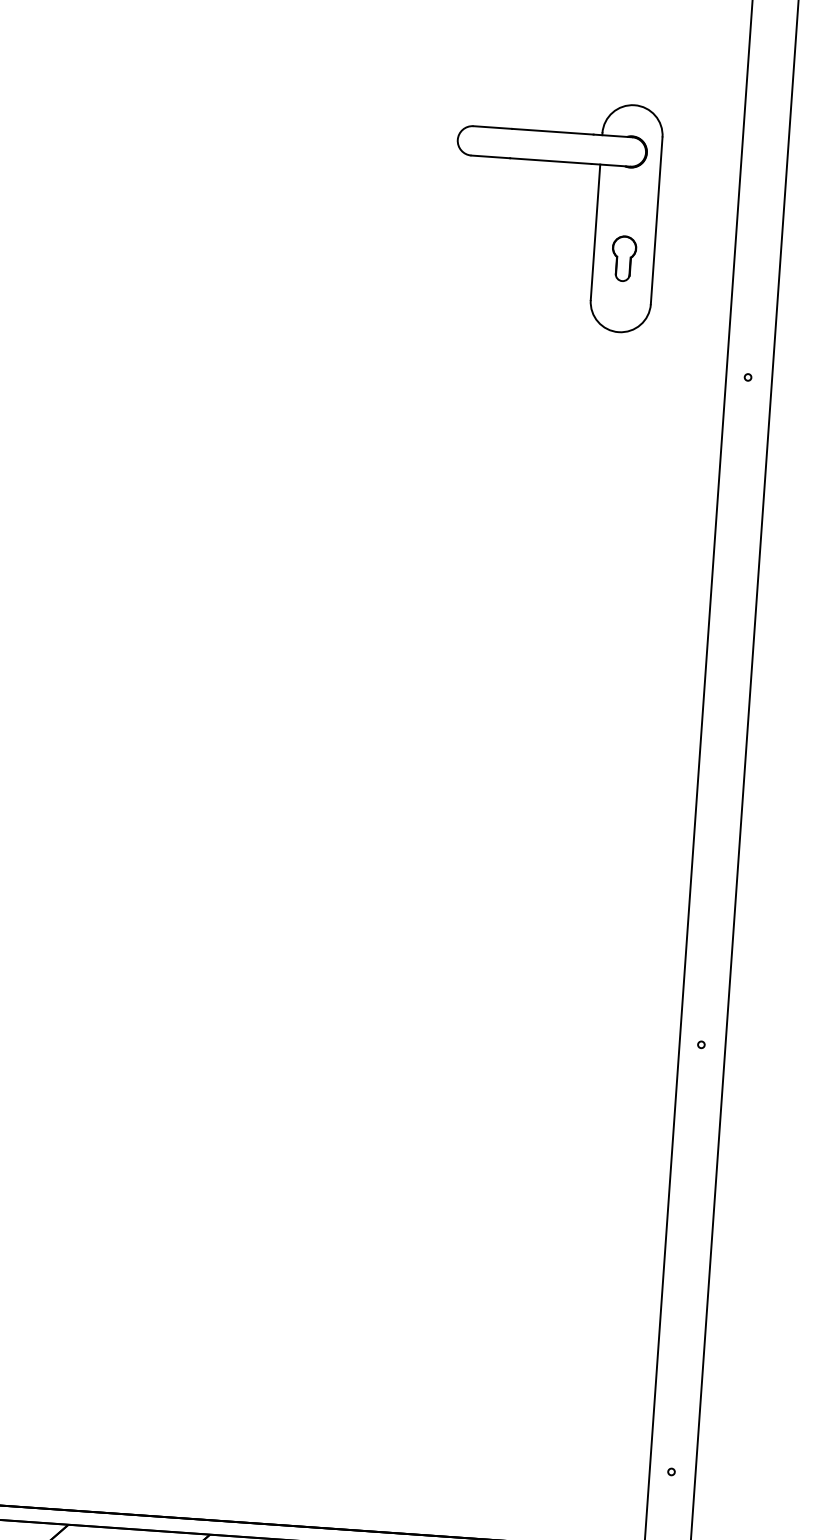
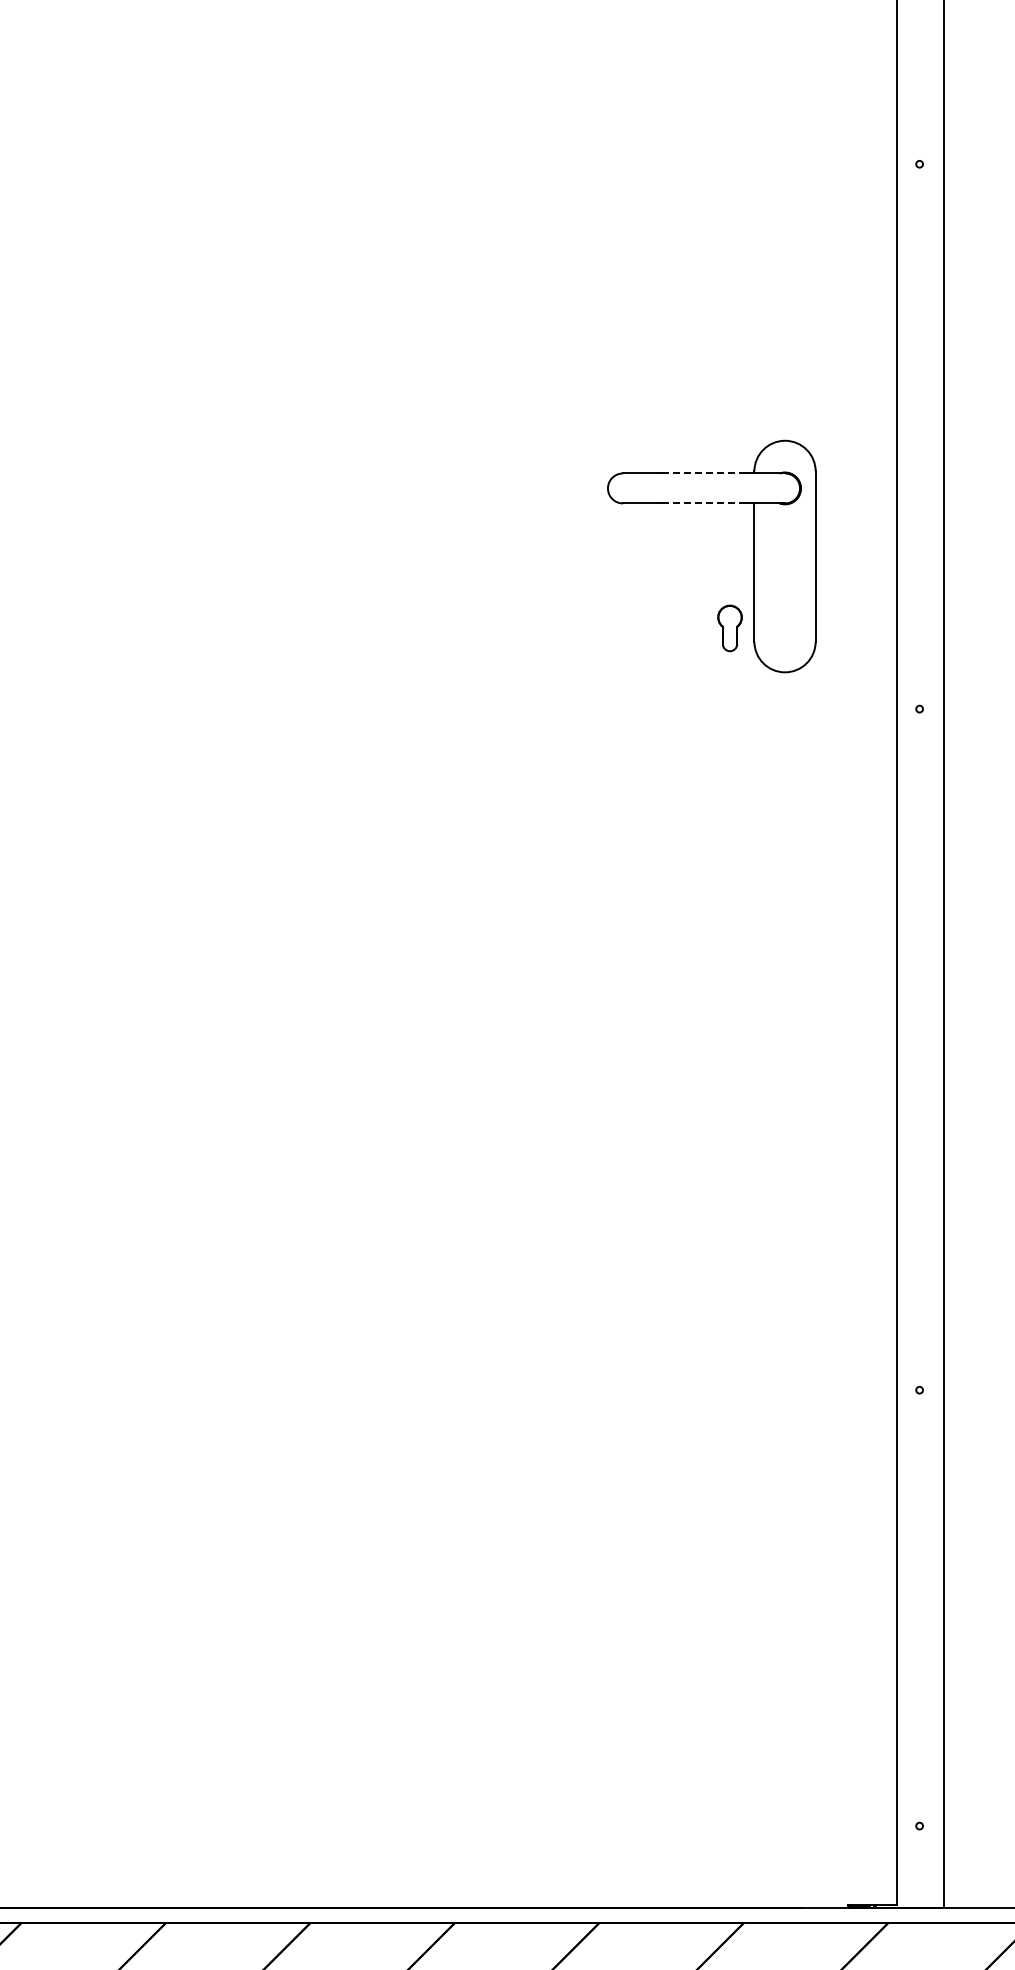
line: (552, 131) -> (703, 473), solid -> dashed
line: (550, 161) -> (703, 503), solid -> dashed
part: (623, 258) -> (729, 628), moved

